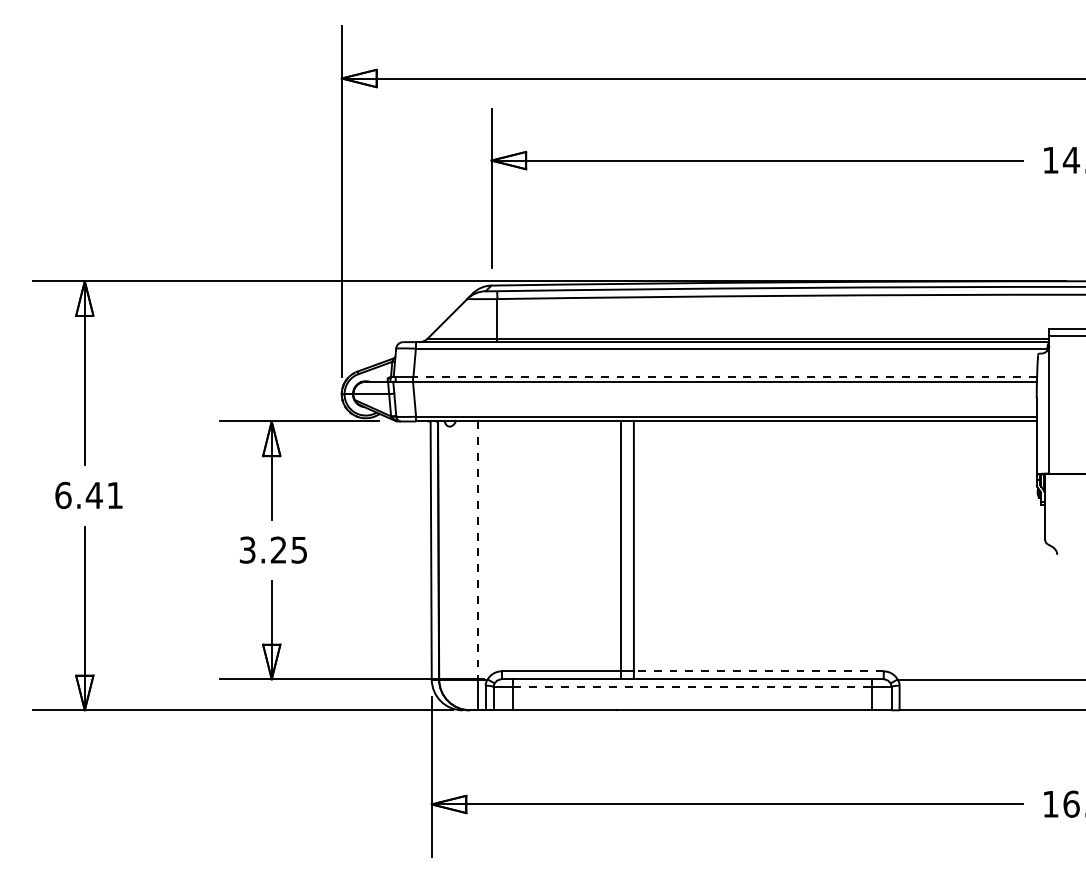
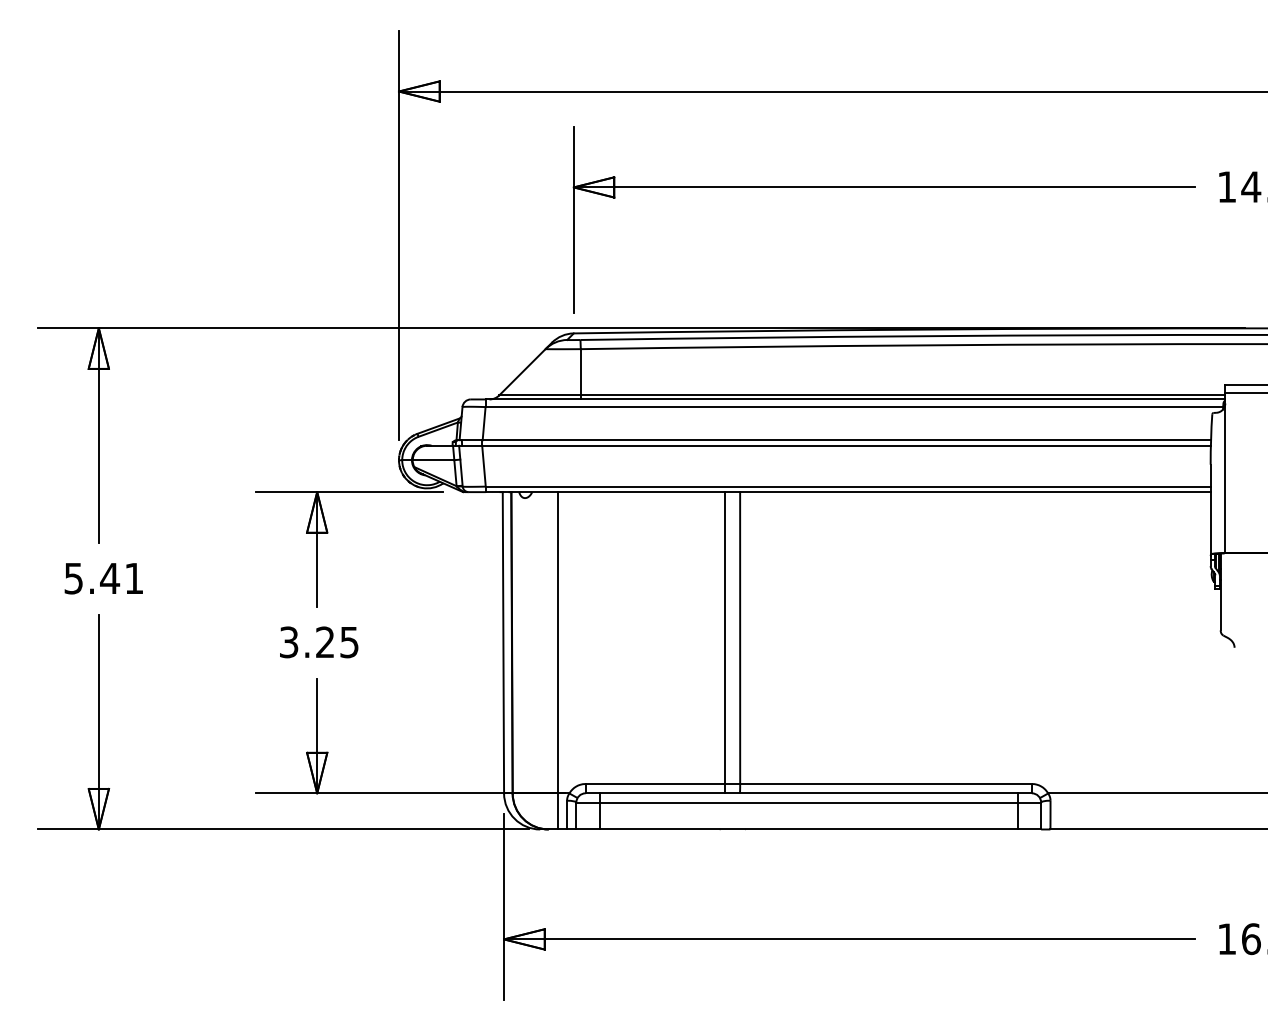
line: (724, 377) -> (846, 440), dashed -> solid
text: (63, 495) -> (73, 578), 6.41 -> 5.41
line: (477, 550) -> (557, 642), dashed -> solid
line: (759, 671) -> (886, 784), dashed -> solid
line: (693, 687) -> (809, 802), dashed -> solid

